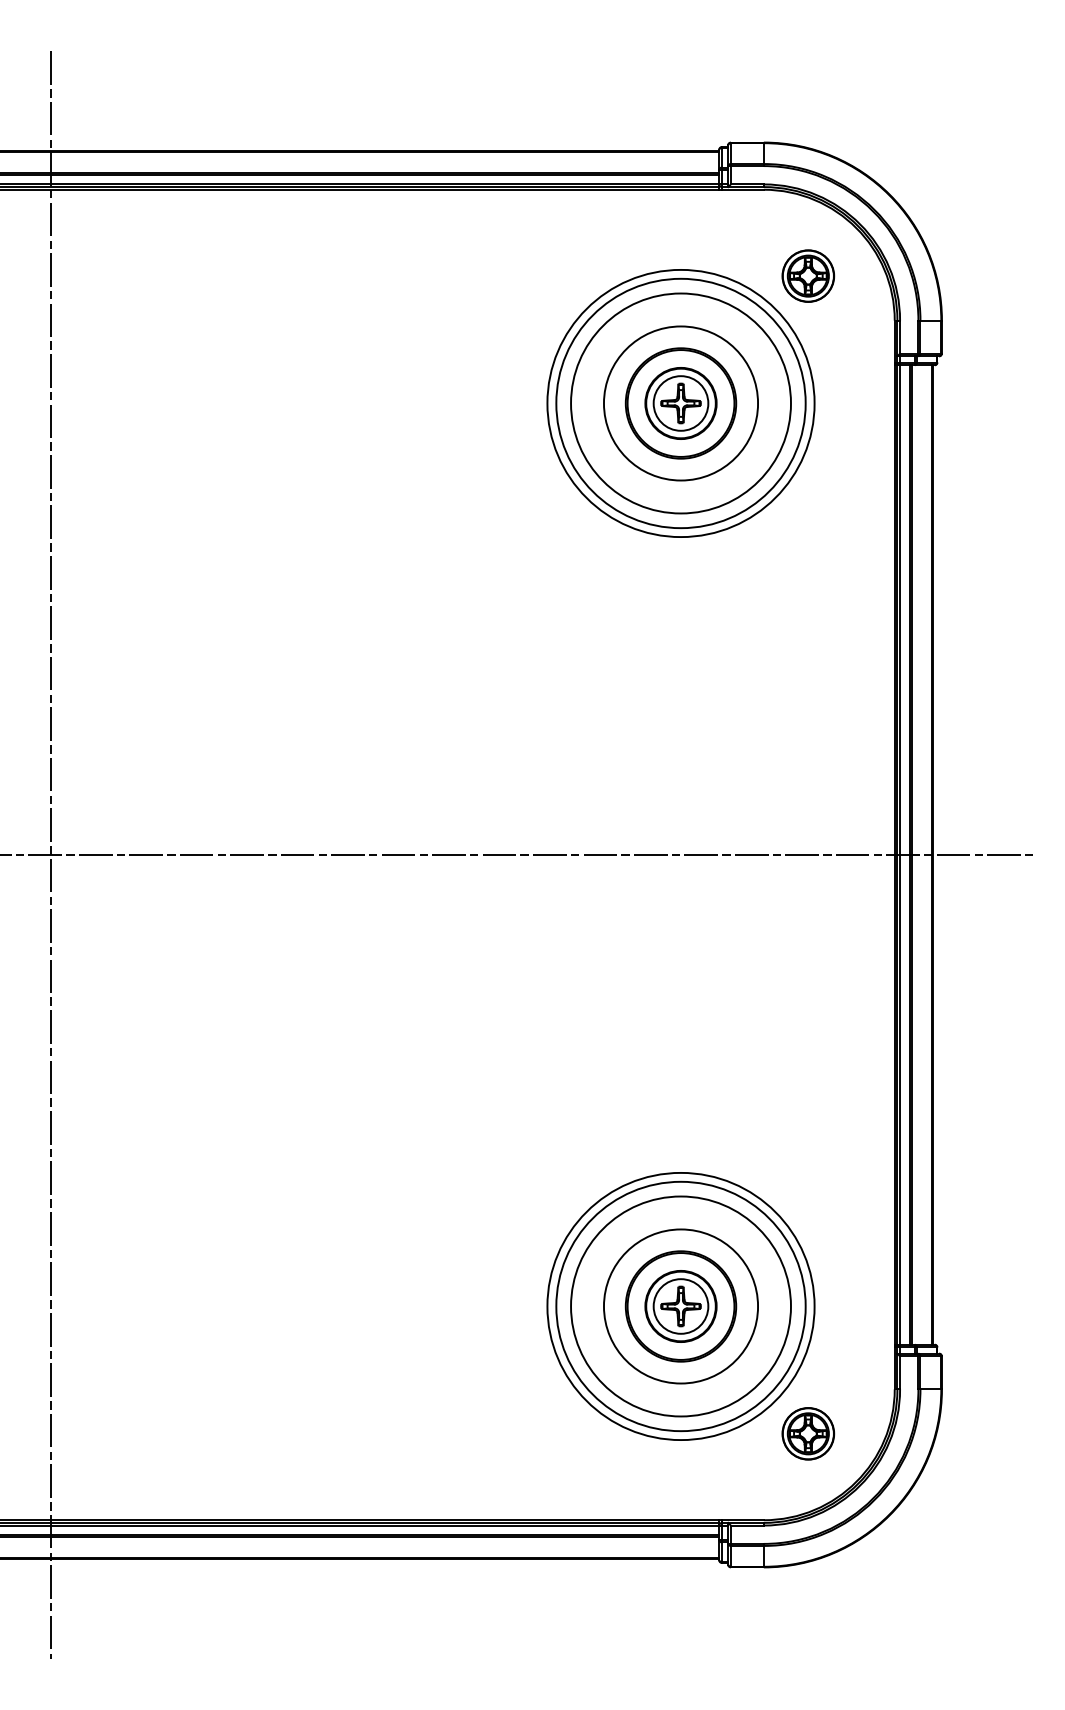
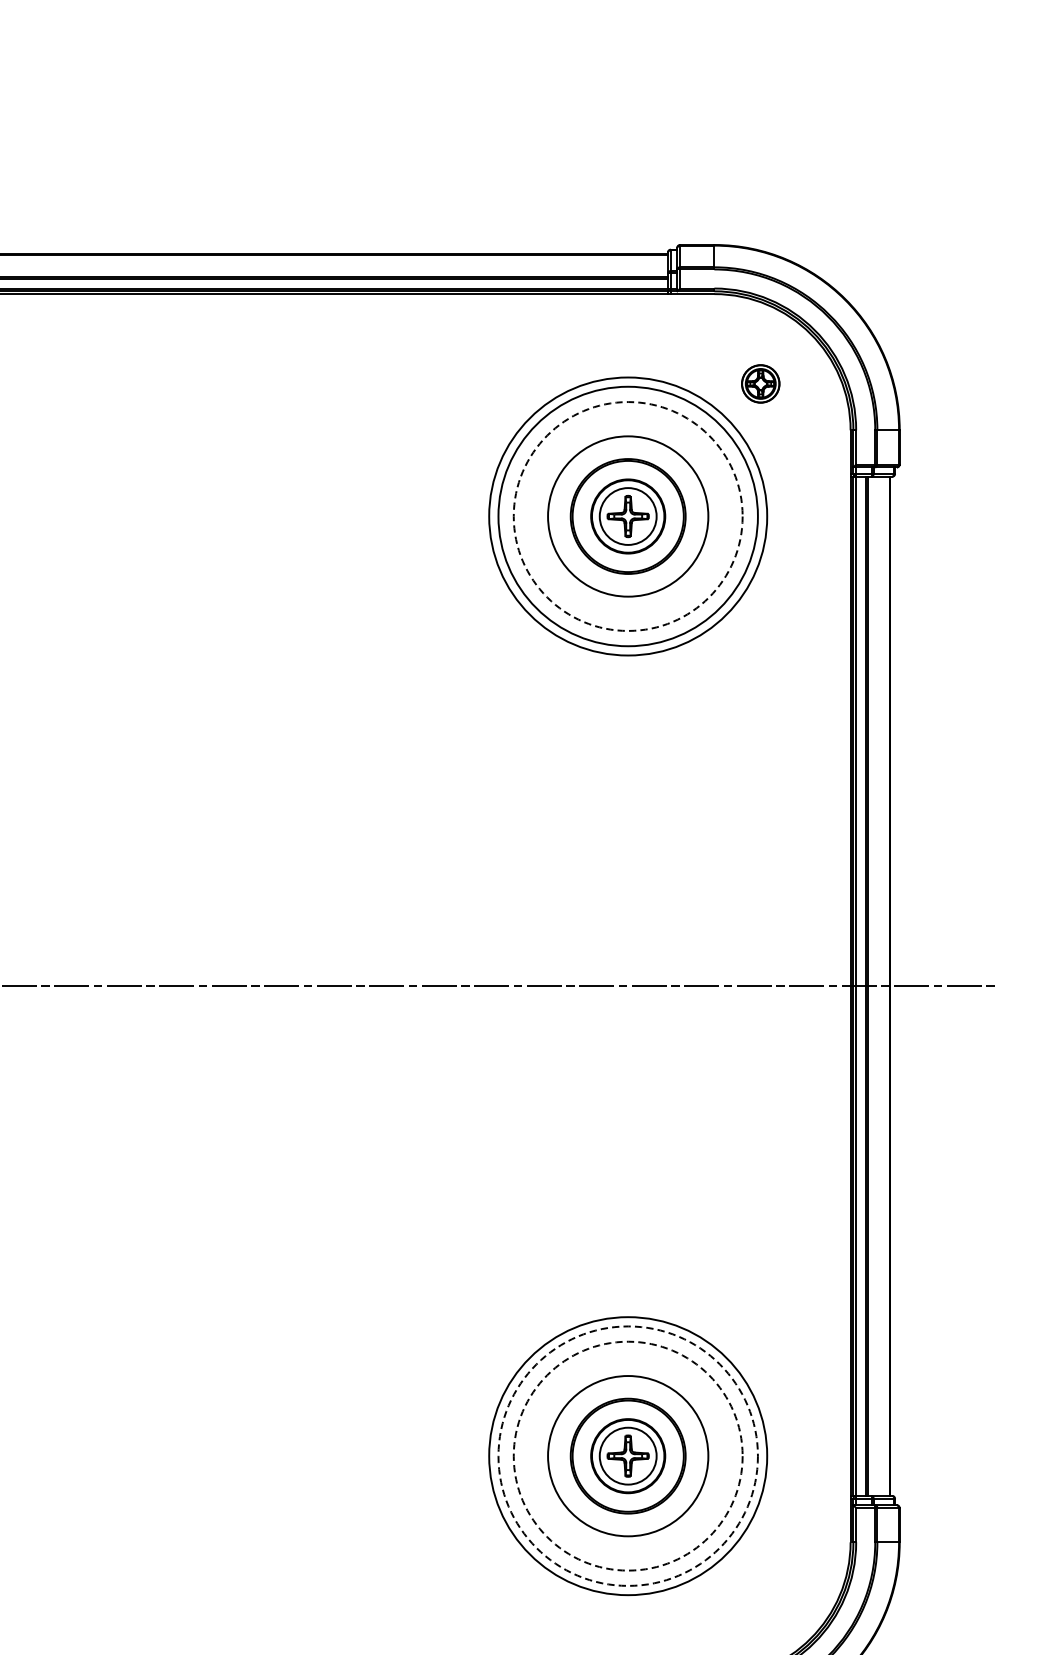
part: (808, 275) -> (760, 383), size x0.7
circle: (680, 403) -> (627, 516), solid -> dashed
circle: (680, 1306) -> (627, 1456), solid -> dashed
circle: (680, 1306) -> (627, 1456), solid -> dashed
part: (808, 1433) -> (760, 1588), removed

